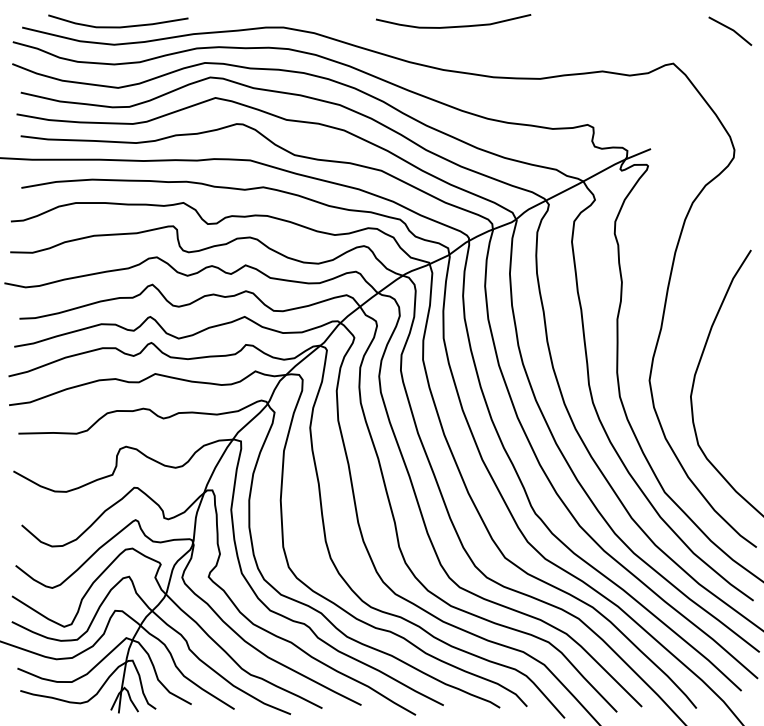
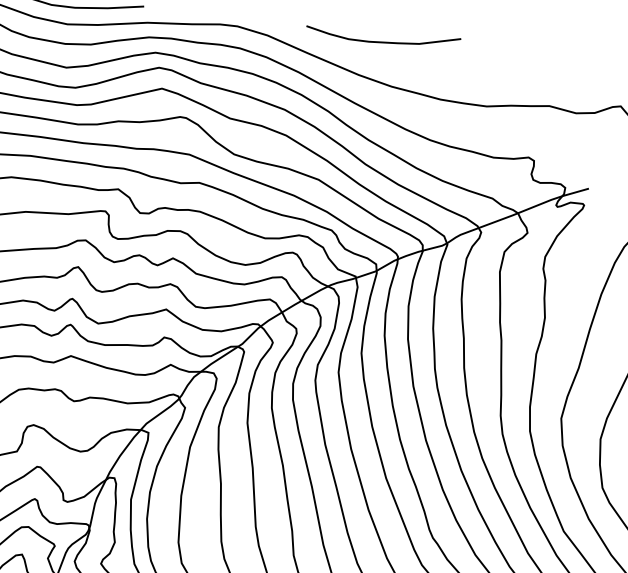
curve: (453, 26) -> (382, 41), moved

